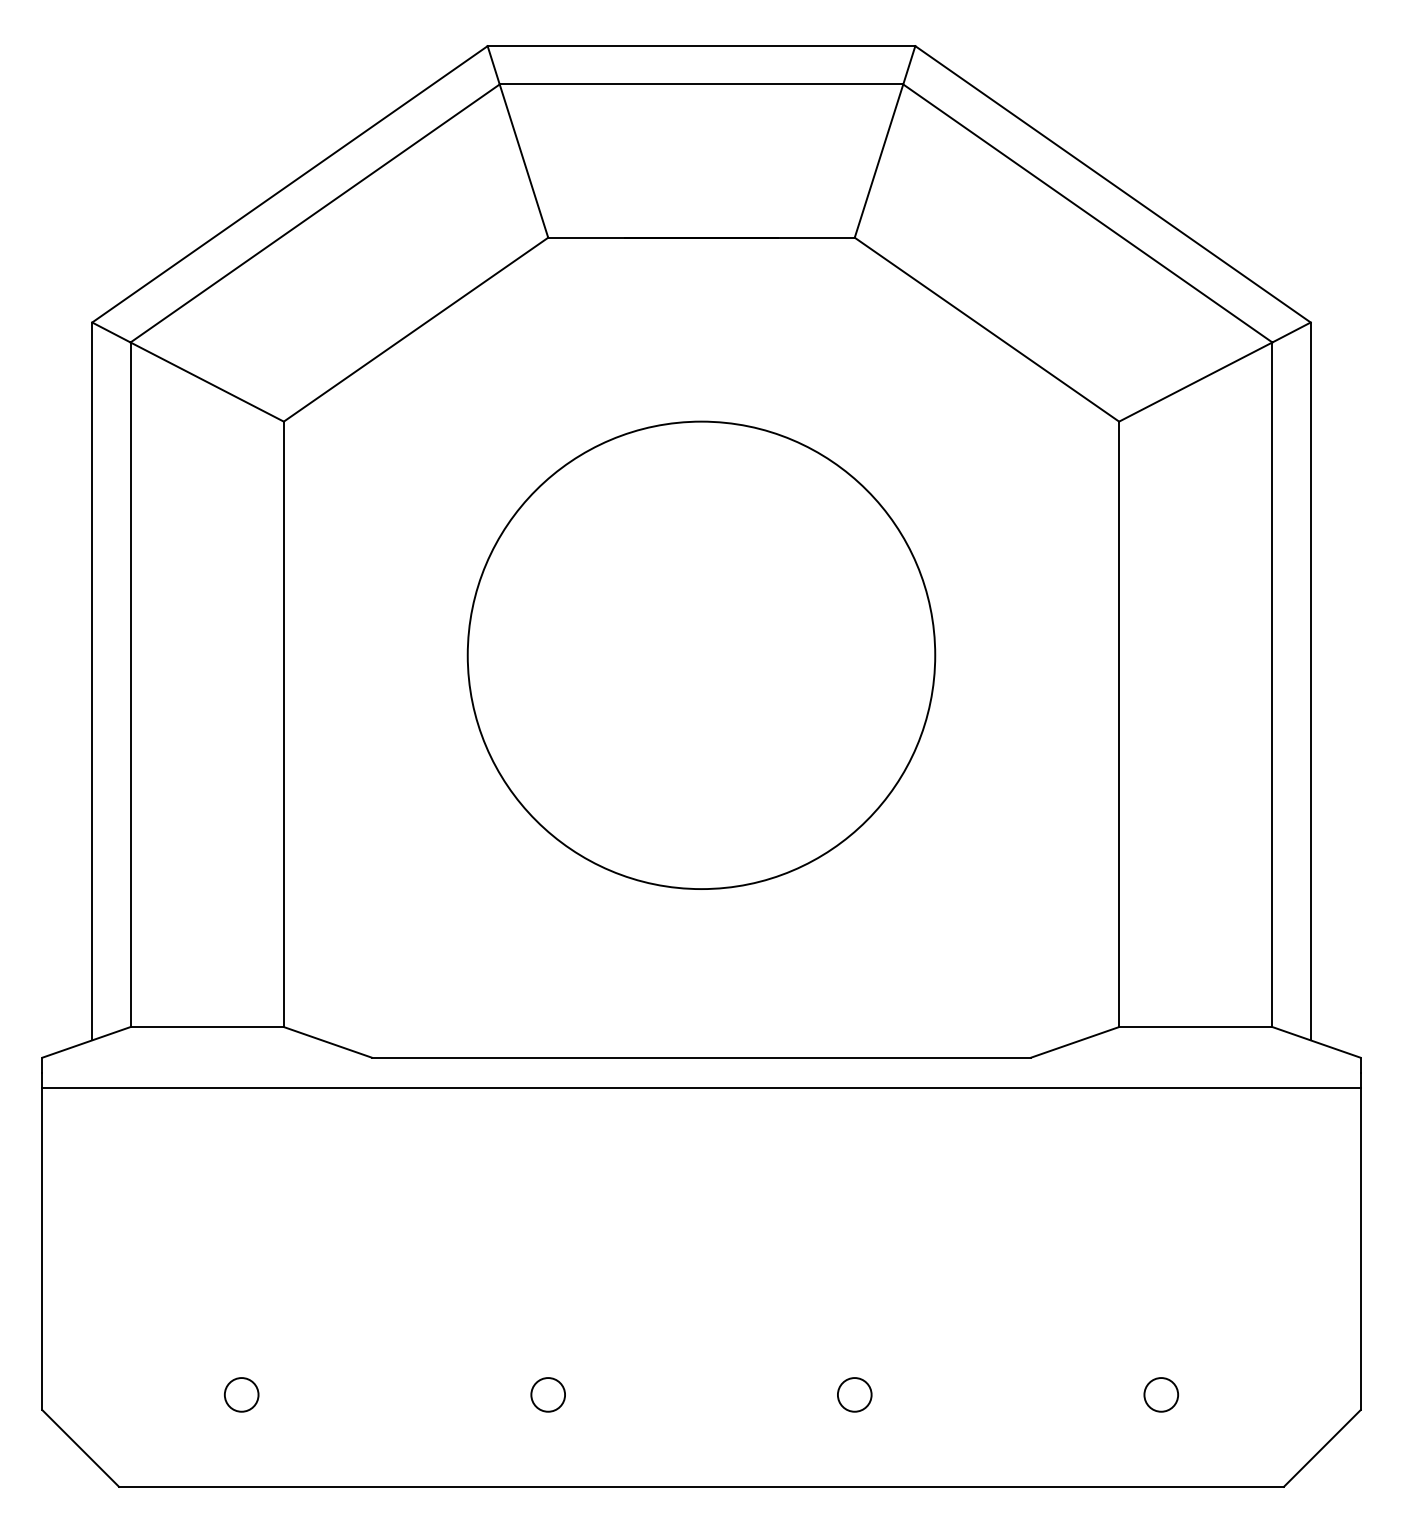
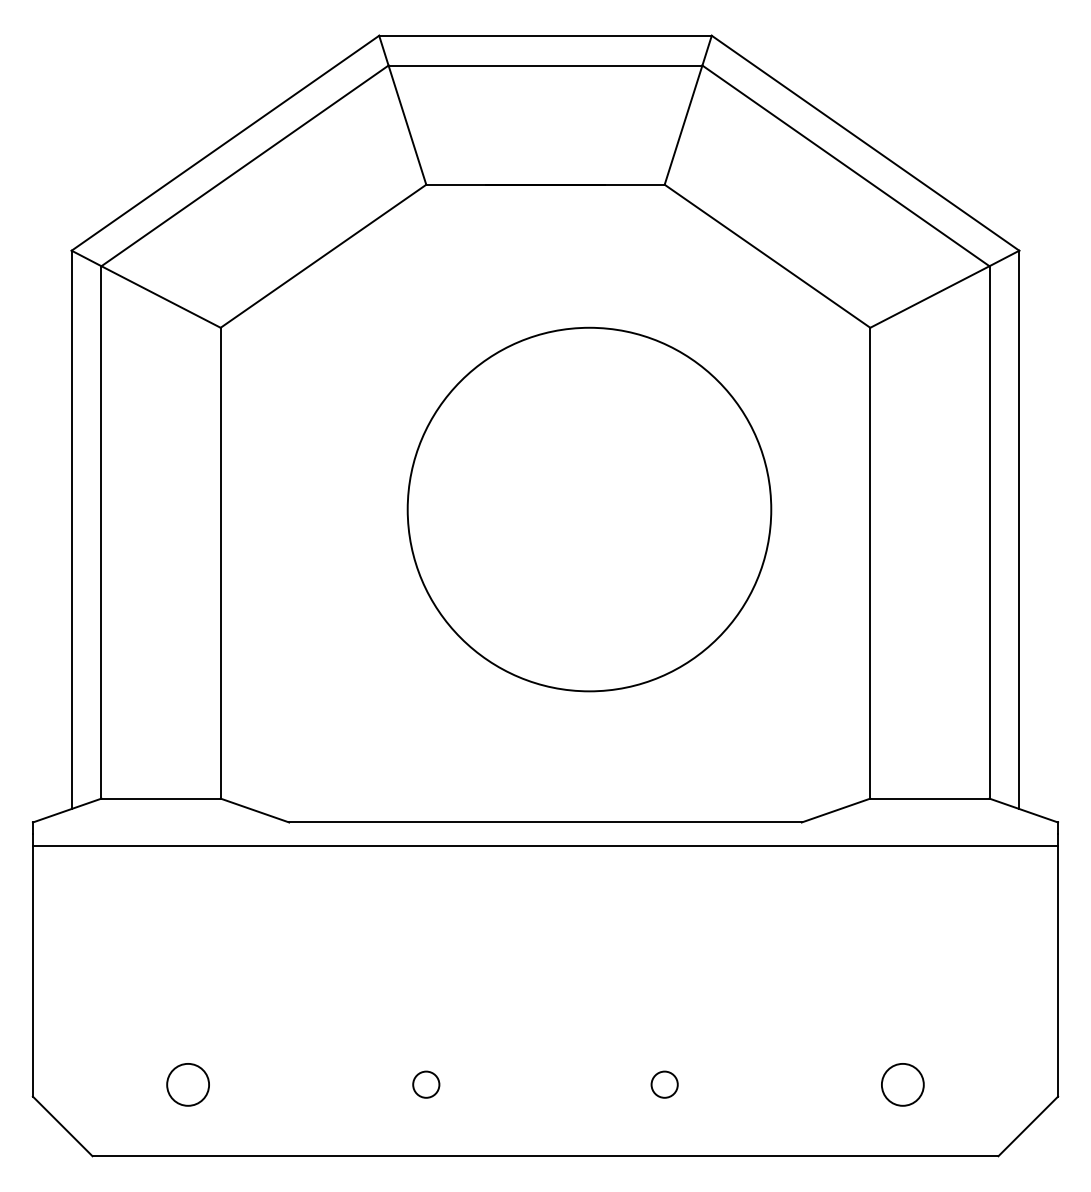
circle: (701, 655) -> (589, 509), moved
circle: (241, 1394) -> (187, 1084), size x1.6
circle: (1161, 1394) -> (903, 1084), size x1.6

